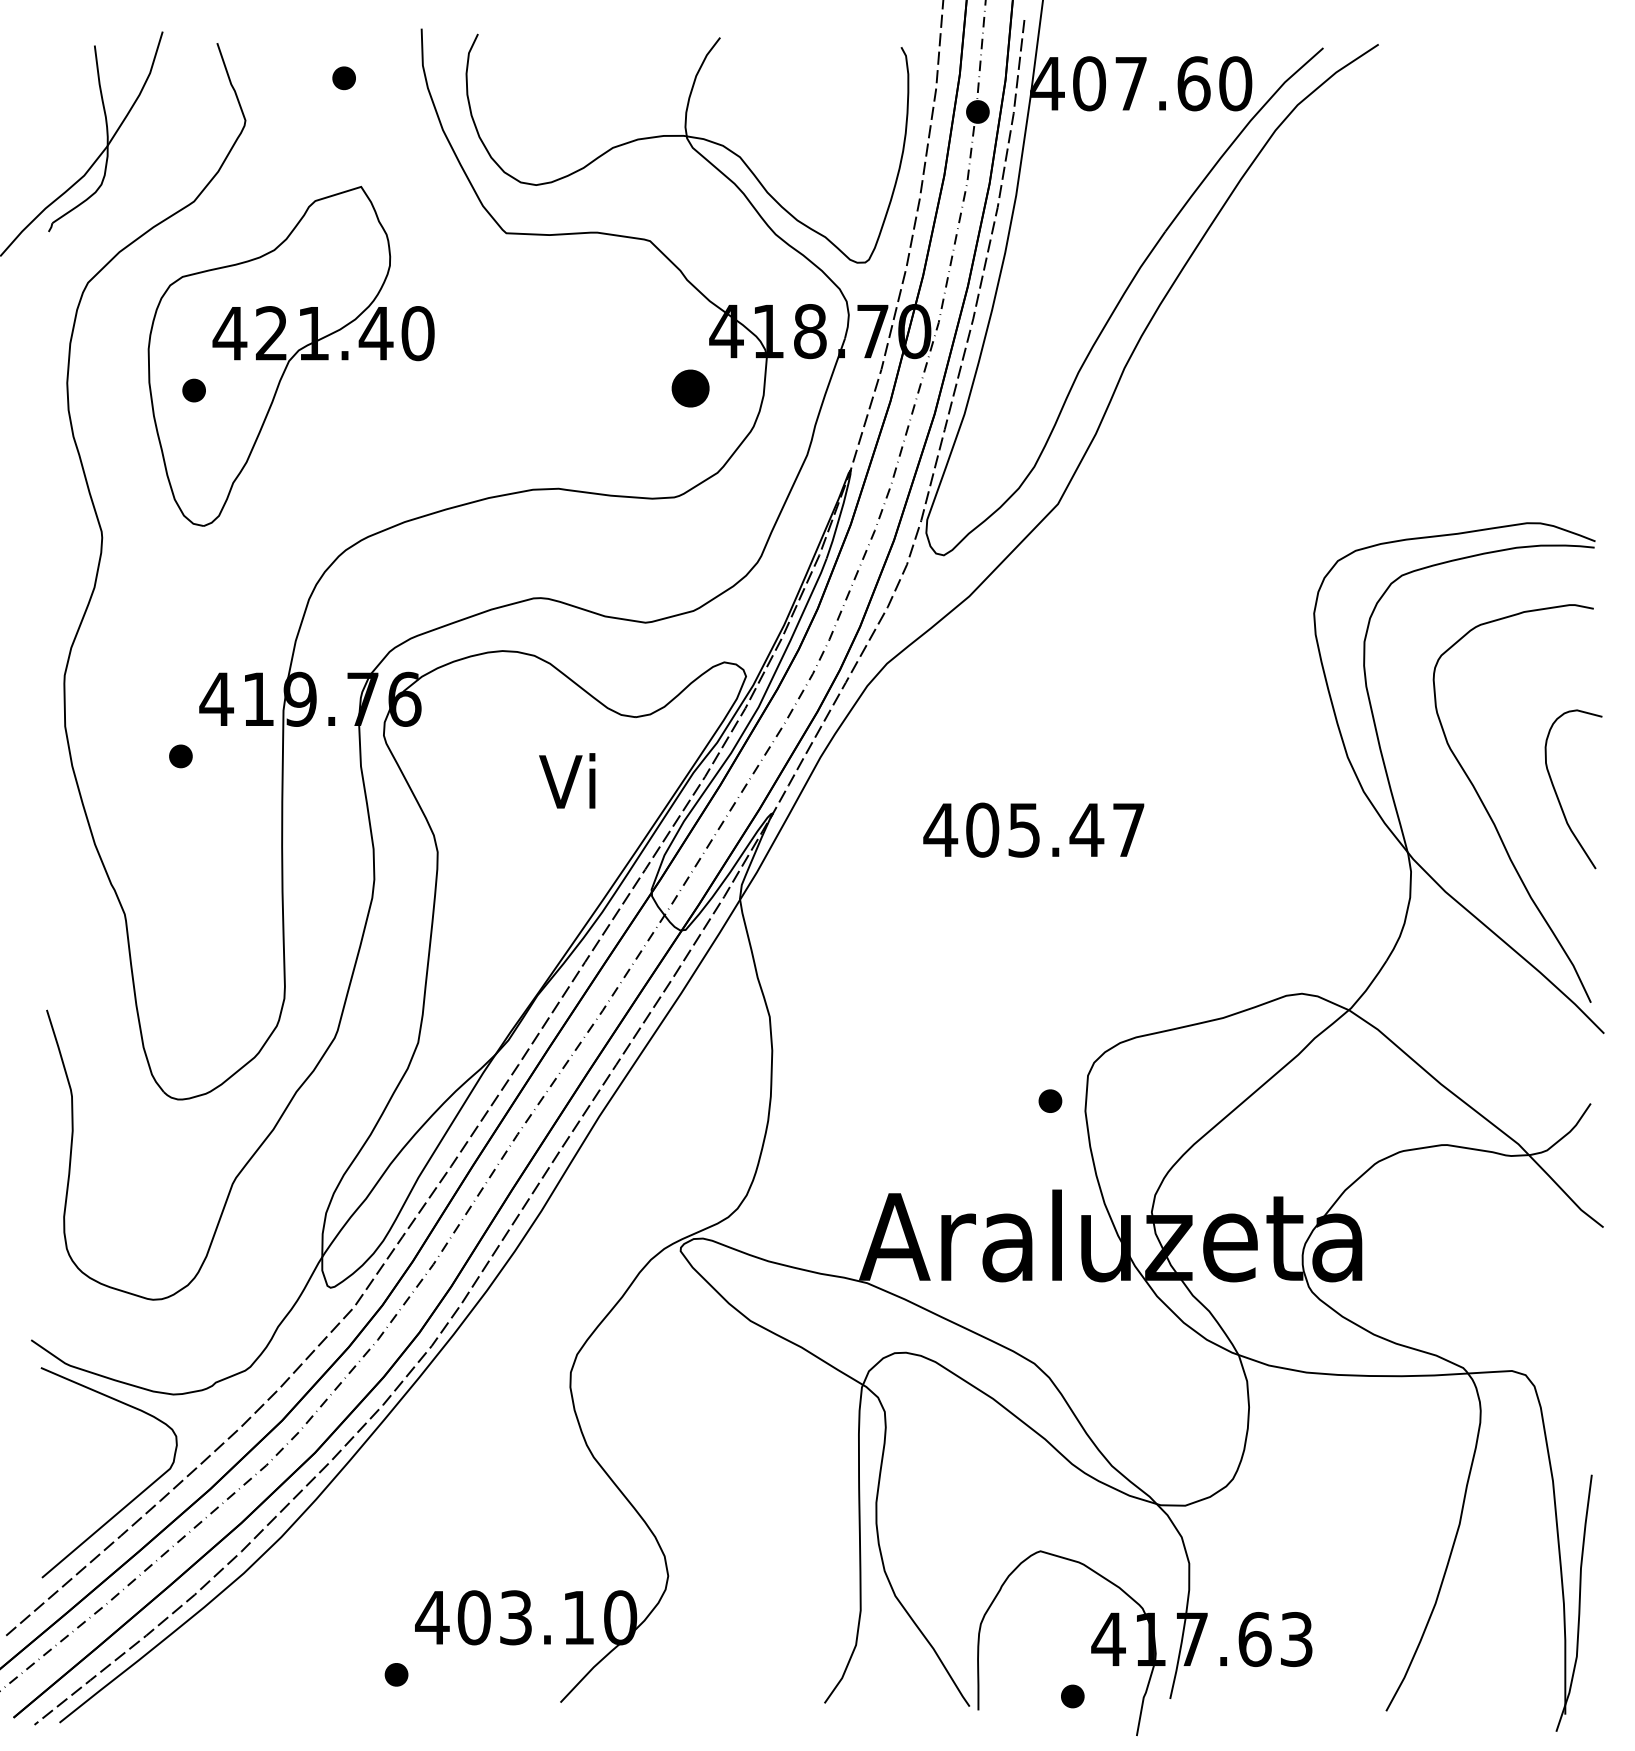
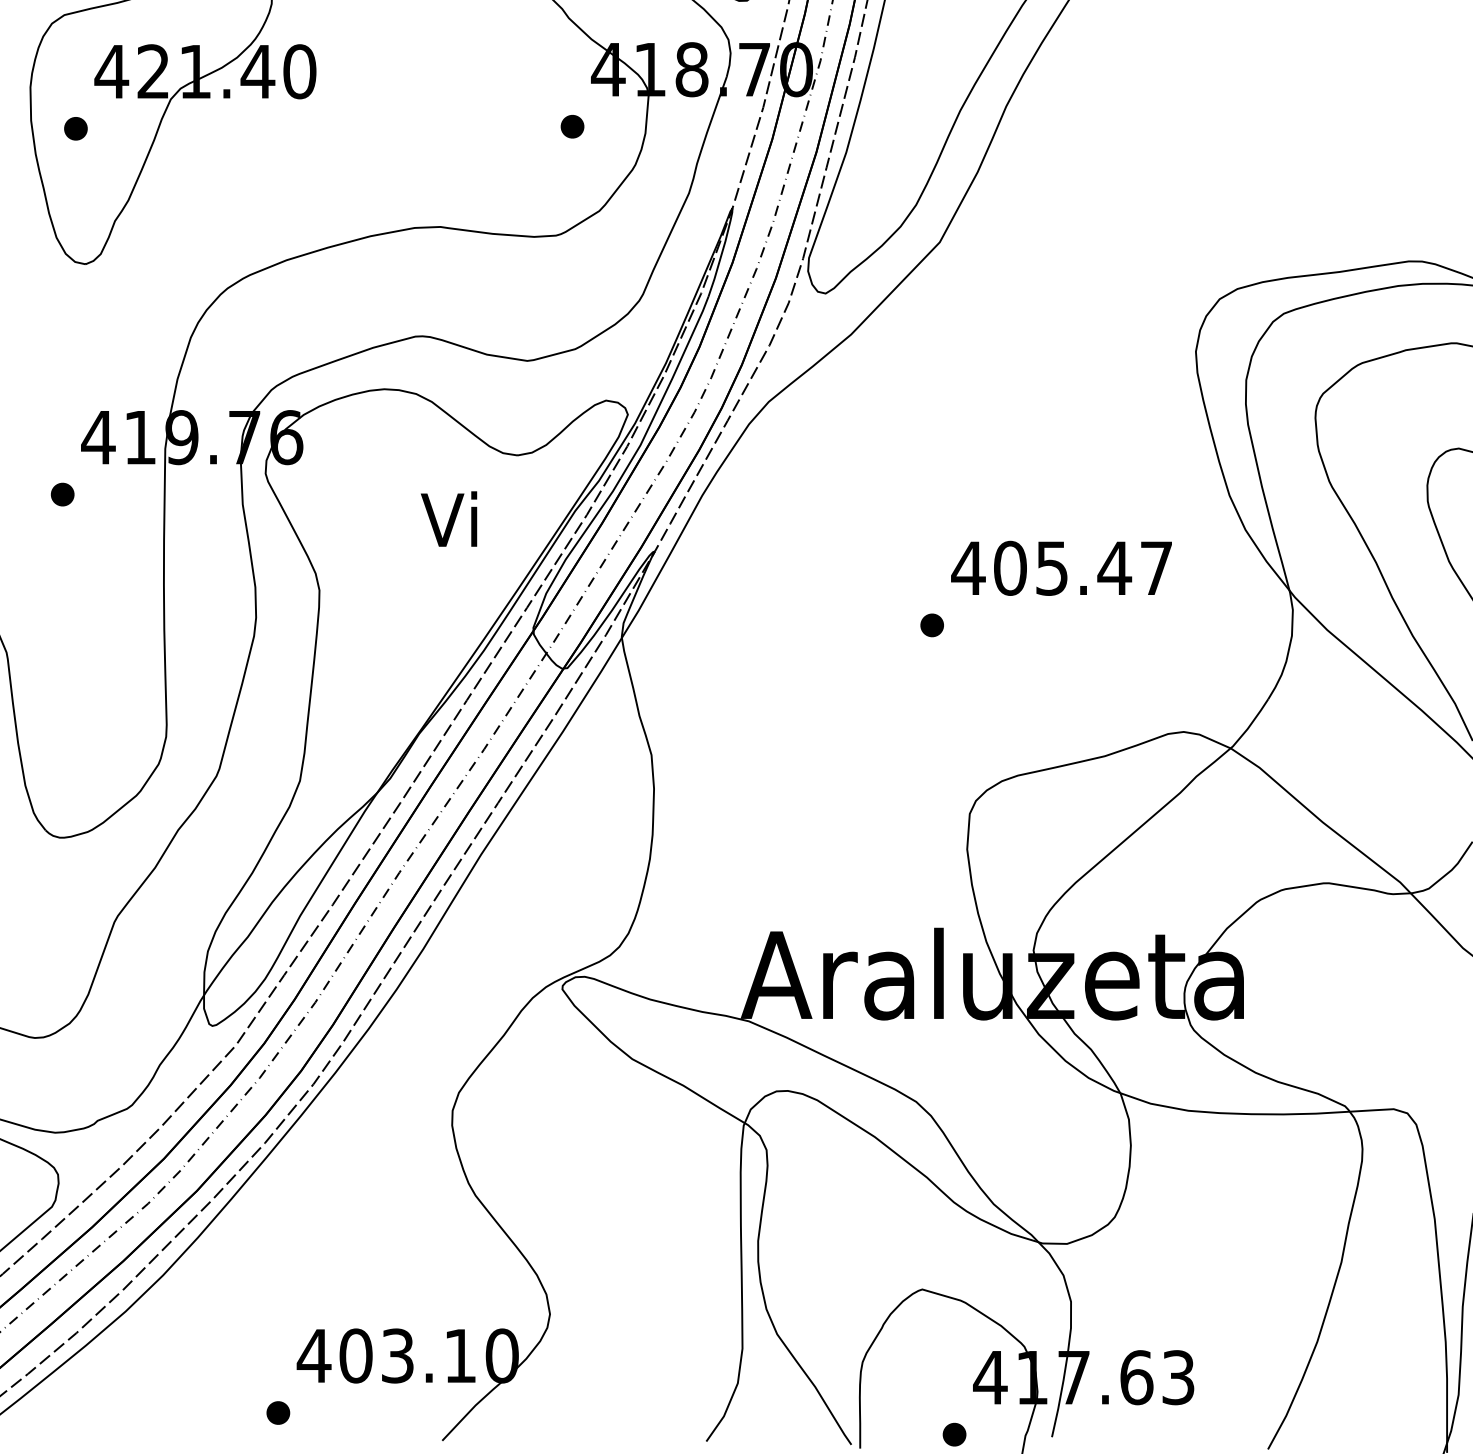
part: (690, 388) -> (572, 126), size x0.62
text: (1033, 829) -> (1061, 567), moved
part: (1050, 1100) -> (932, 624), moved

